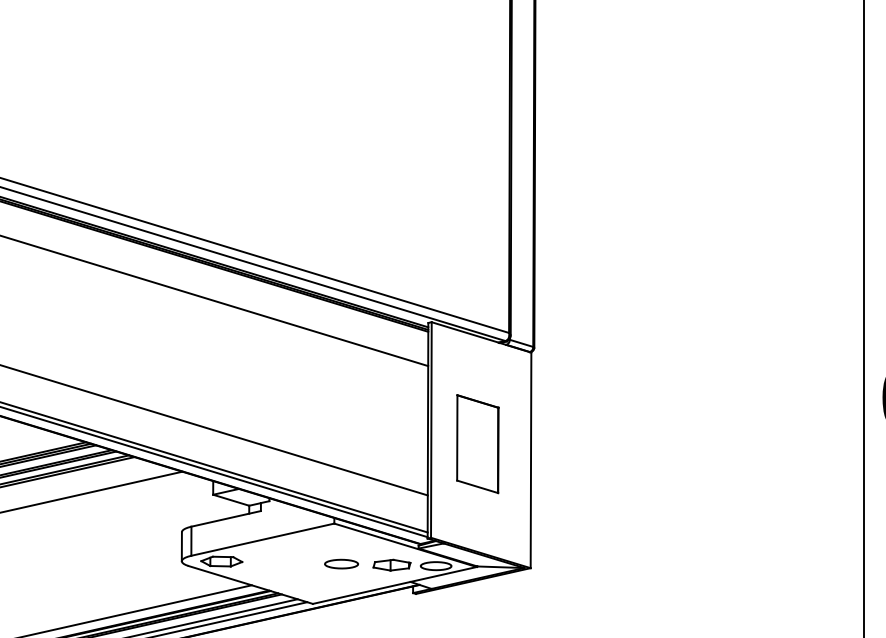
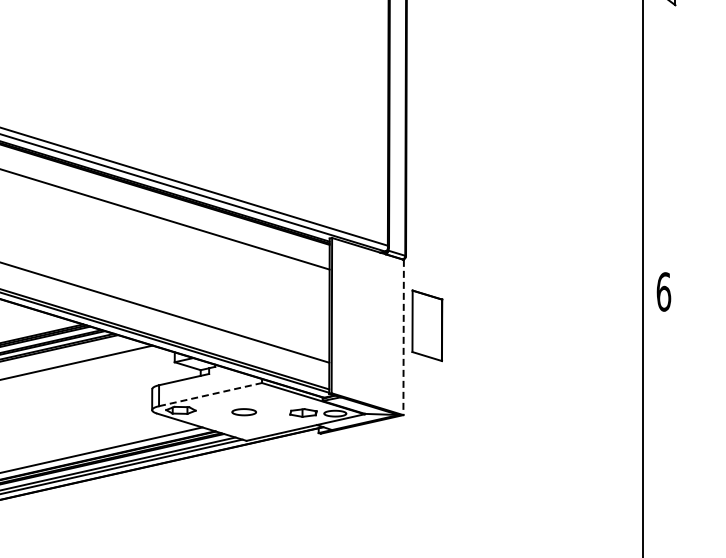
part: (478, 443) -> (427, 325), moved
line: (530, 460) -> (403, 337), solid -> dashed
line: (262, 539) -> (210, 394), solid -> dashed
part: (340, 564) -> (243, 412), moved

